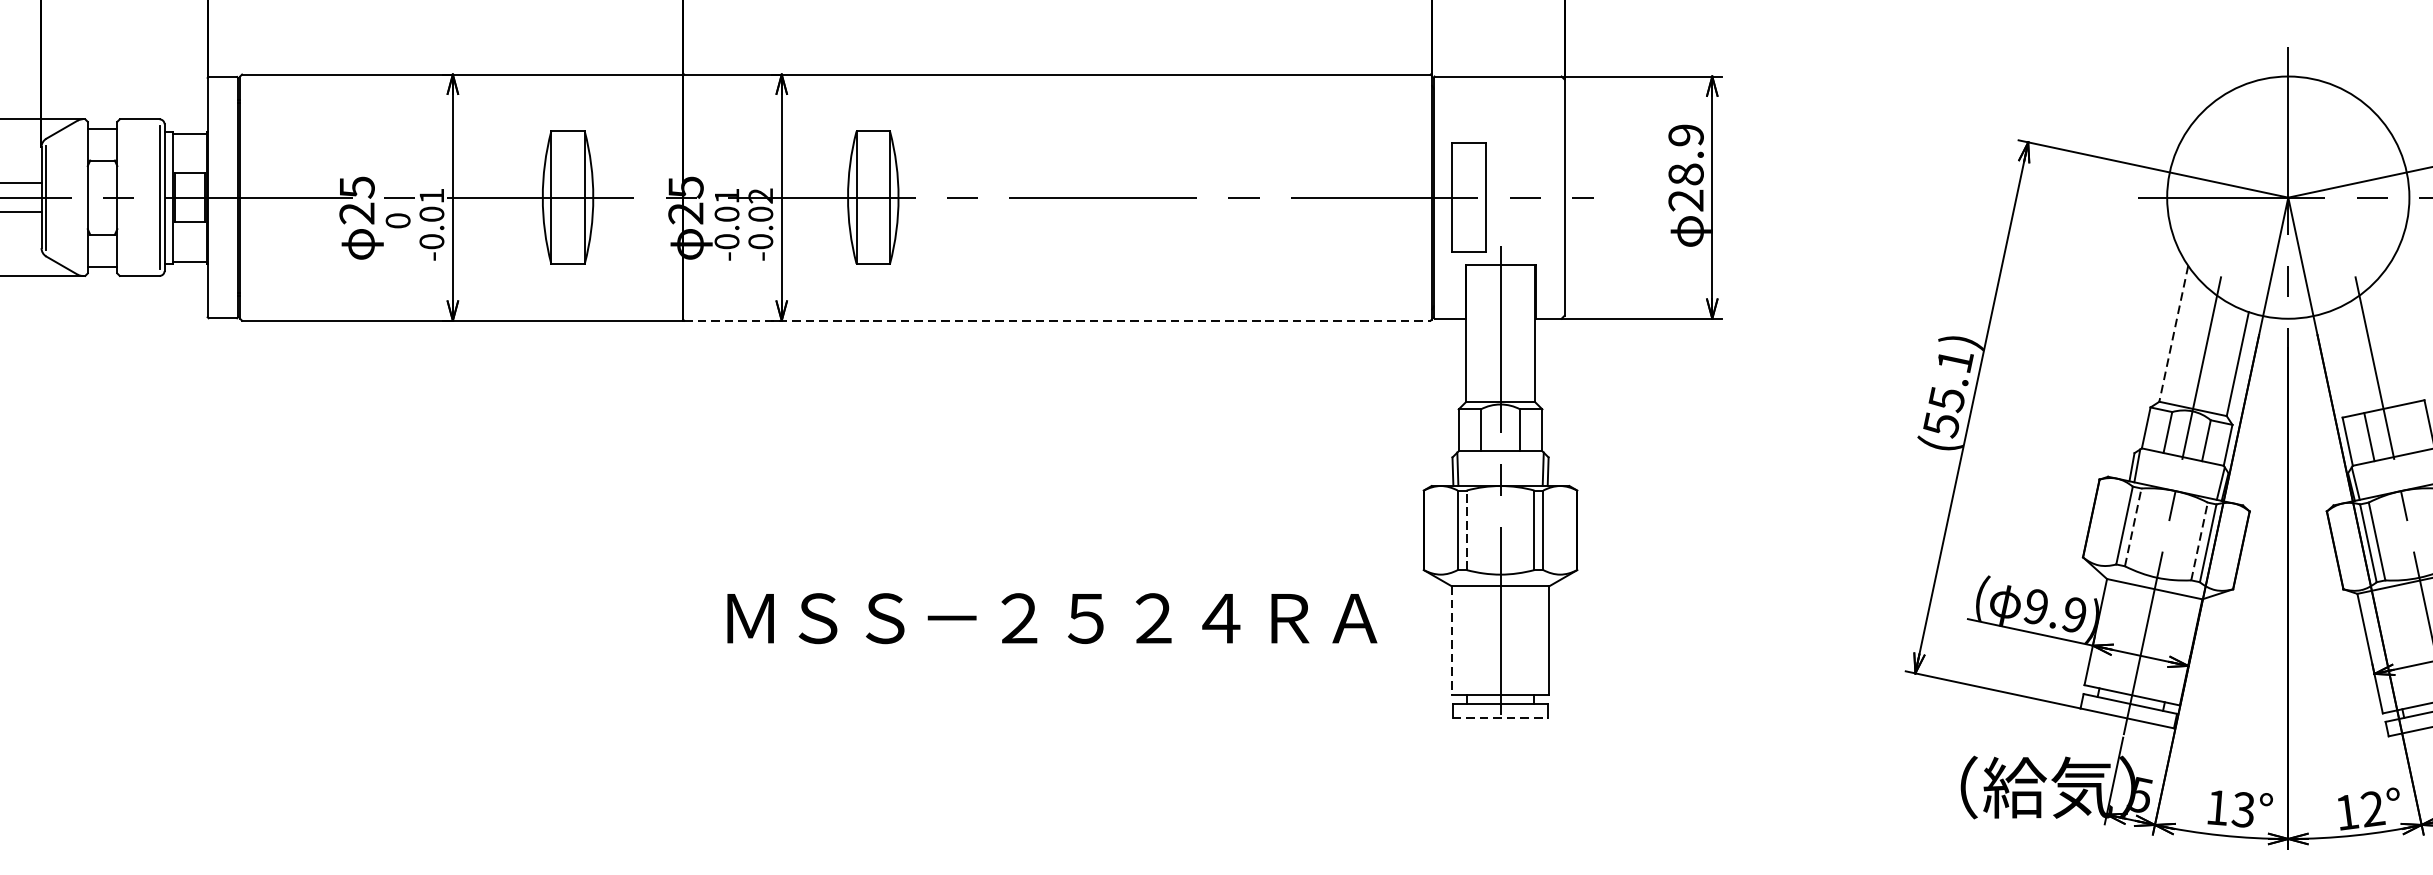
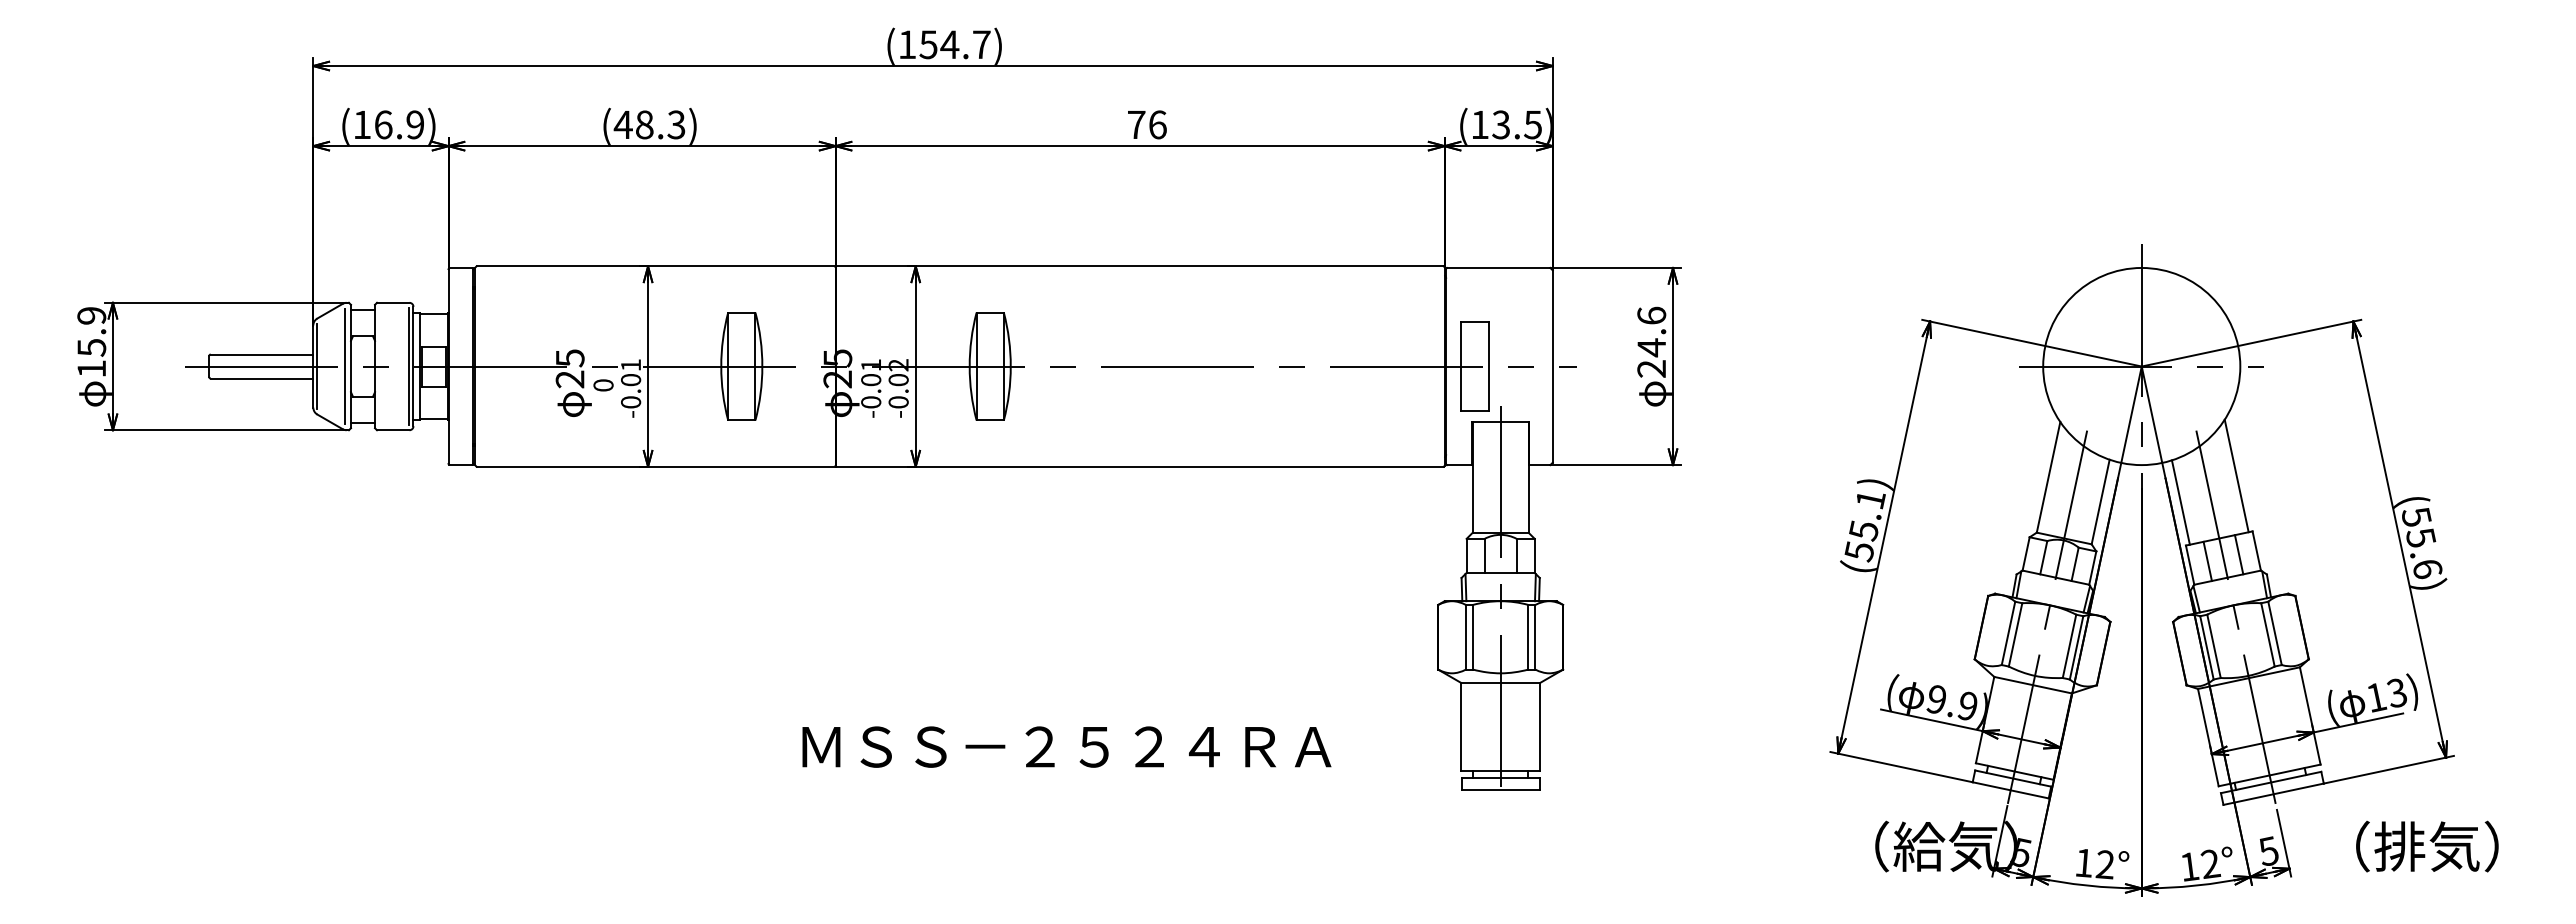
text: (1685, 154) -> (1651, 331), 28.9 -> 24.6
line: (79, 197) -> (344, 366), added
line: (1057, 320) -> (1140, 466), dashed -> solid
line: (2404, 331) -> (2236, 475), added
line: (2173, 333) -> (2048, 477), dashed -> solid
line: (2335, 364) -> (2180, 502), added
line: (2407, 428) -> (2238, 554), added
line: (2133, 526) -> (2015, 634), dashed -> solid
line: (1467, 529) -> (1473, 636), dashed -> solid
line: (2199, 540) -> (2069, 645), dashed -> solid
text: (1051, 617) -> (1066, 746), moved
line: (1452, 641) -> (1461, 727), dashed -> solid
line: (1500, 718) -> (1500, 790), dashed -> solid
text: (2242, 809) -> (2104, 864), 13° -> 12°

